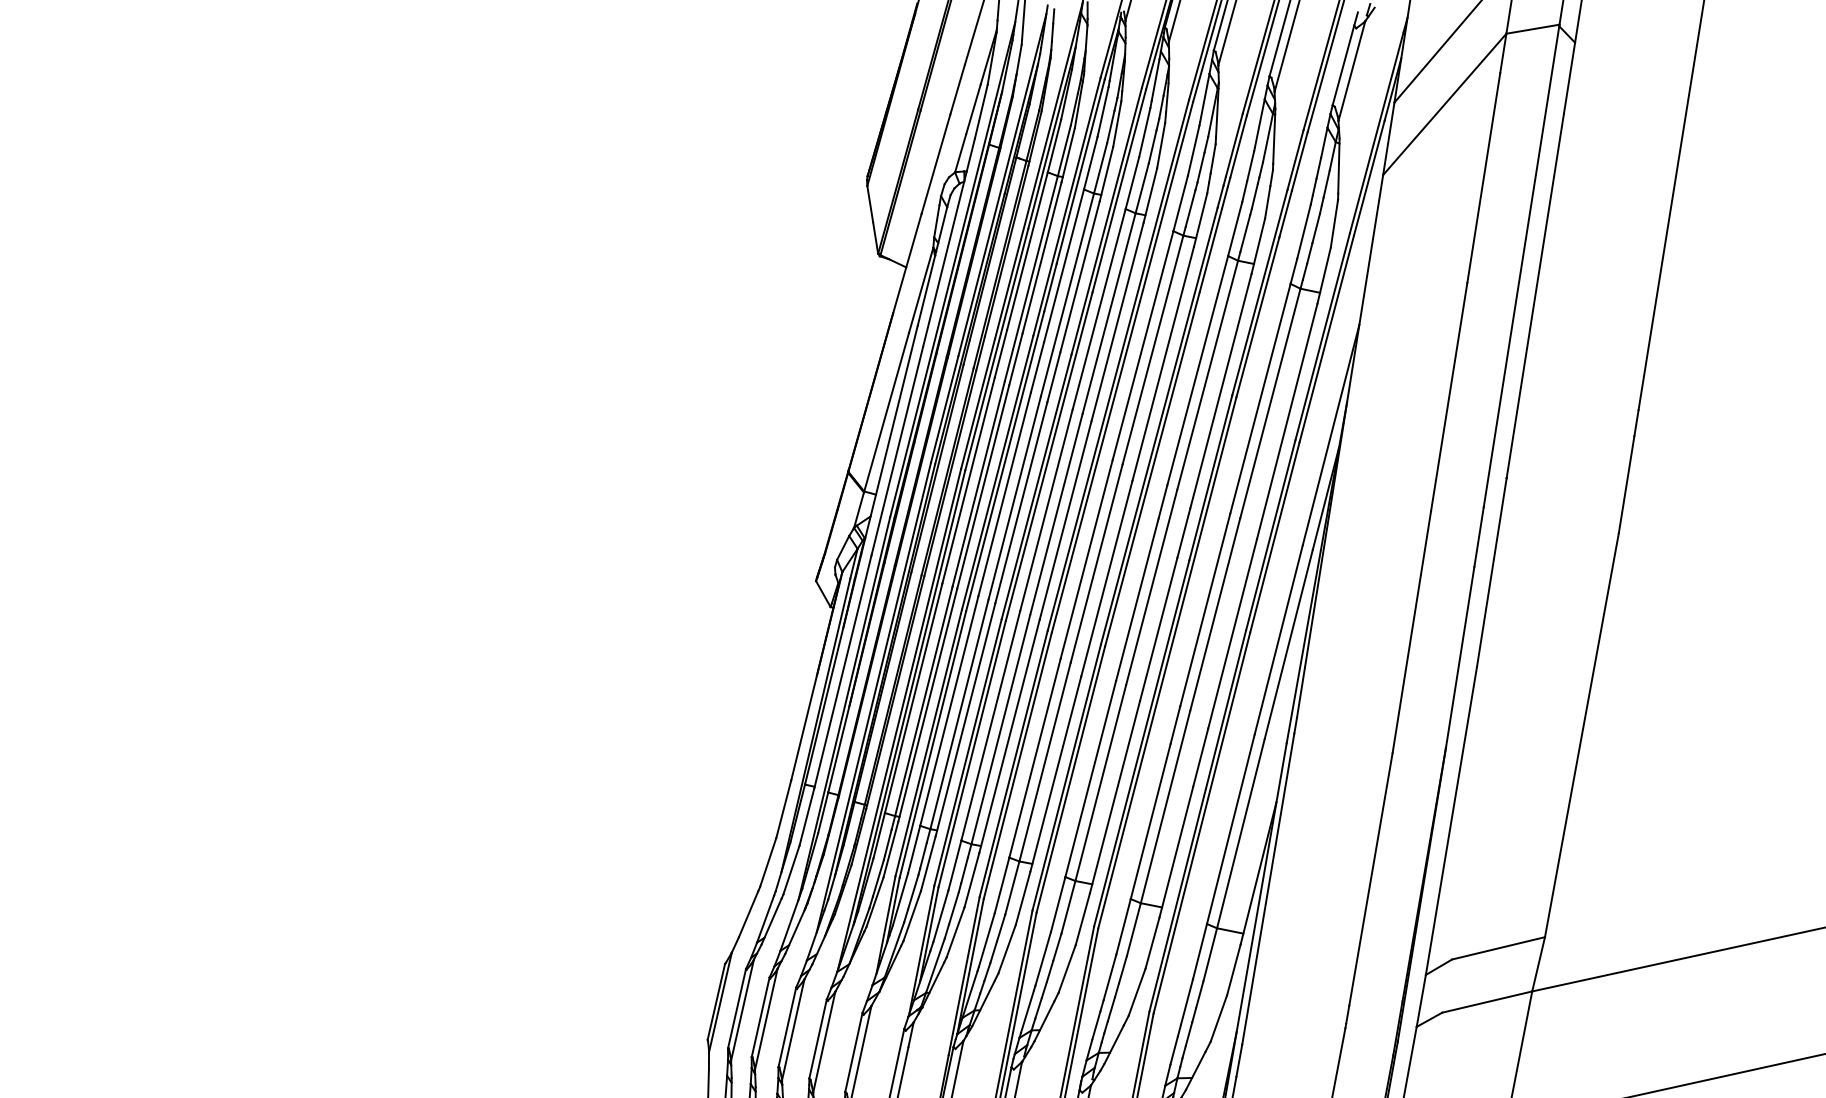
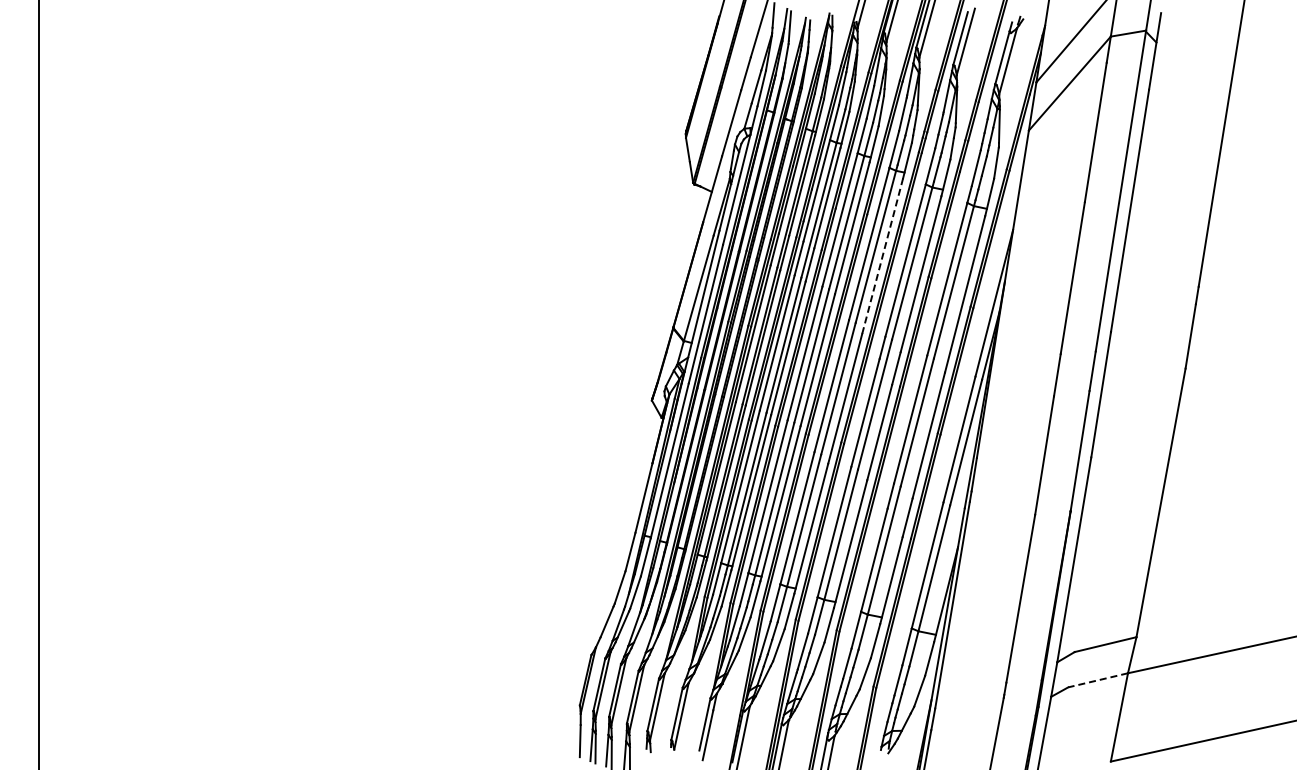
line: (1162, 364) -> (882, 256), solid -> dashed
line: (1487, 1002) -> (1098, 680), solid -> dashed

